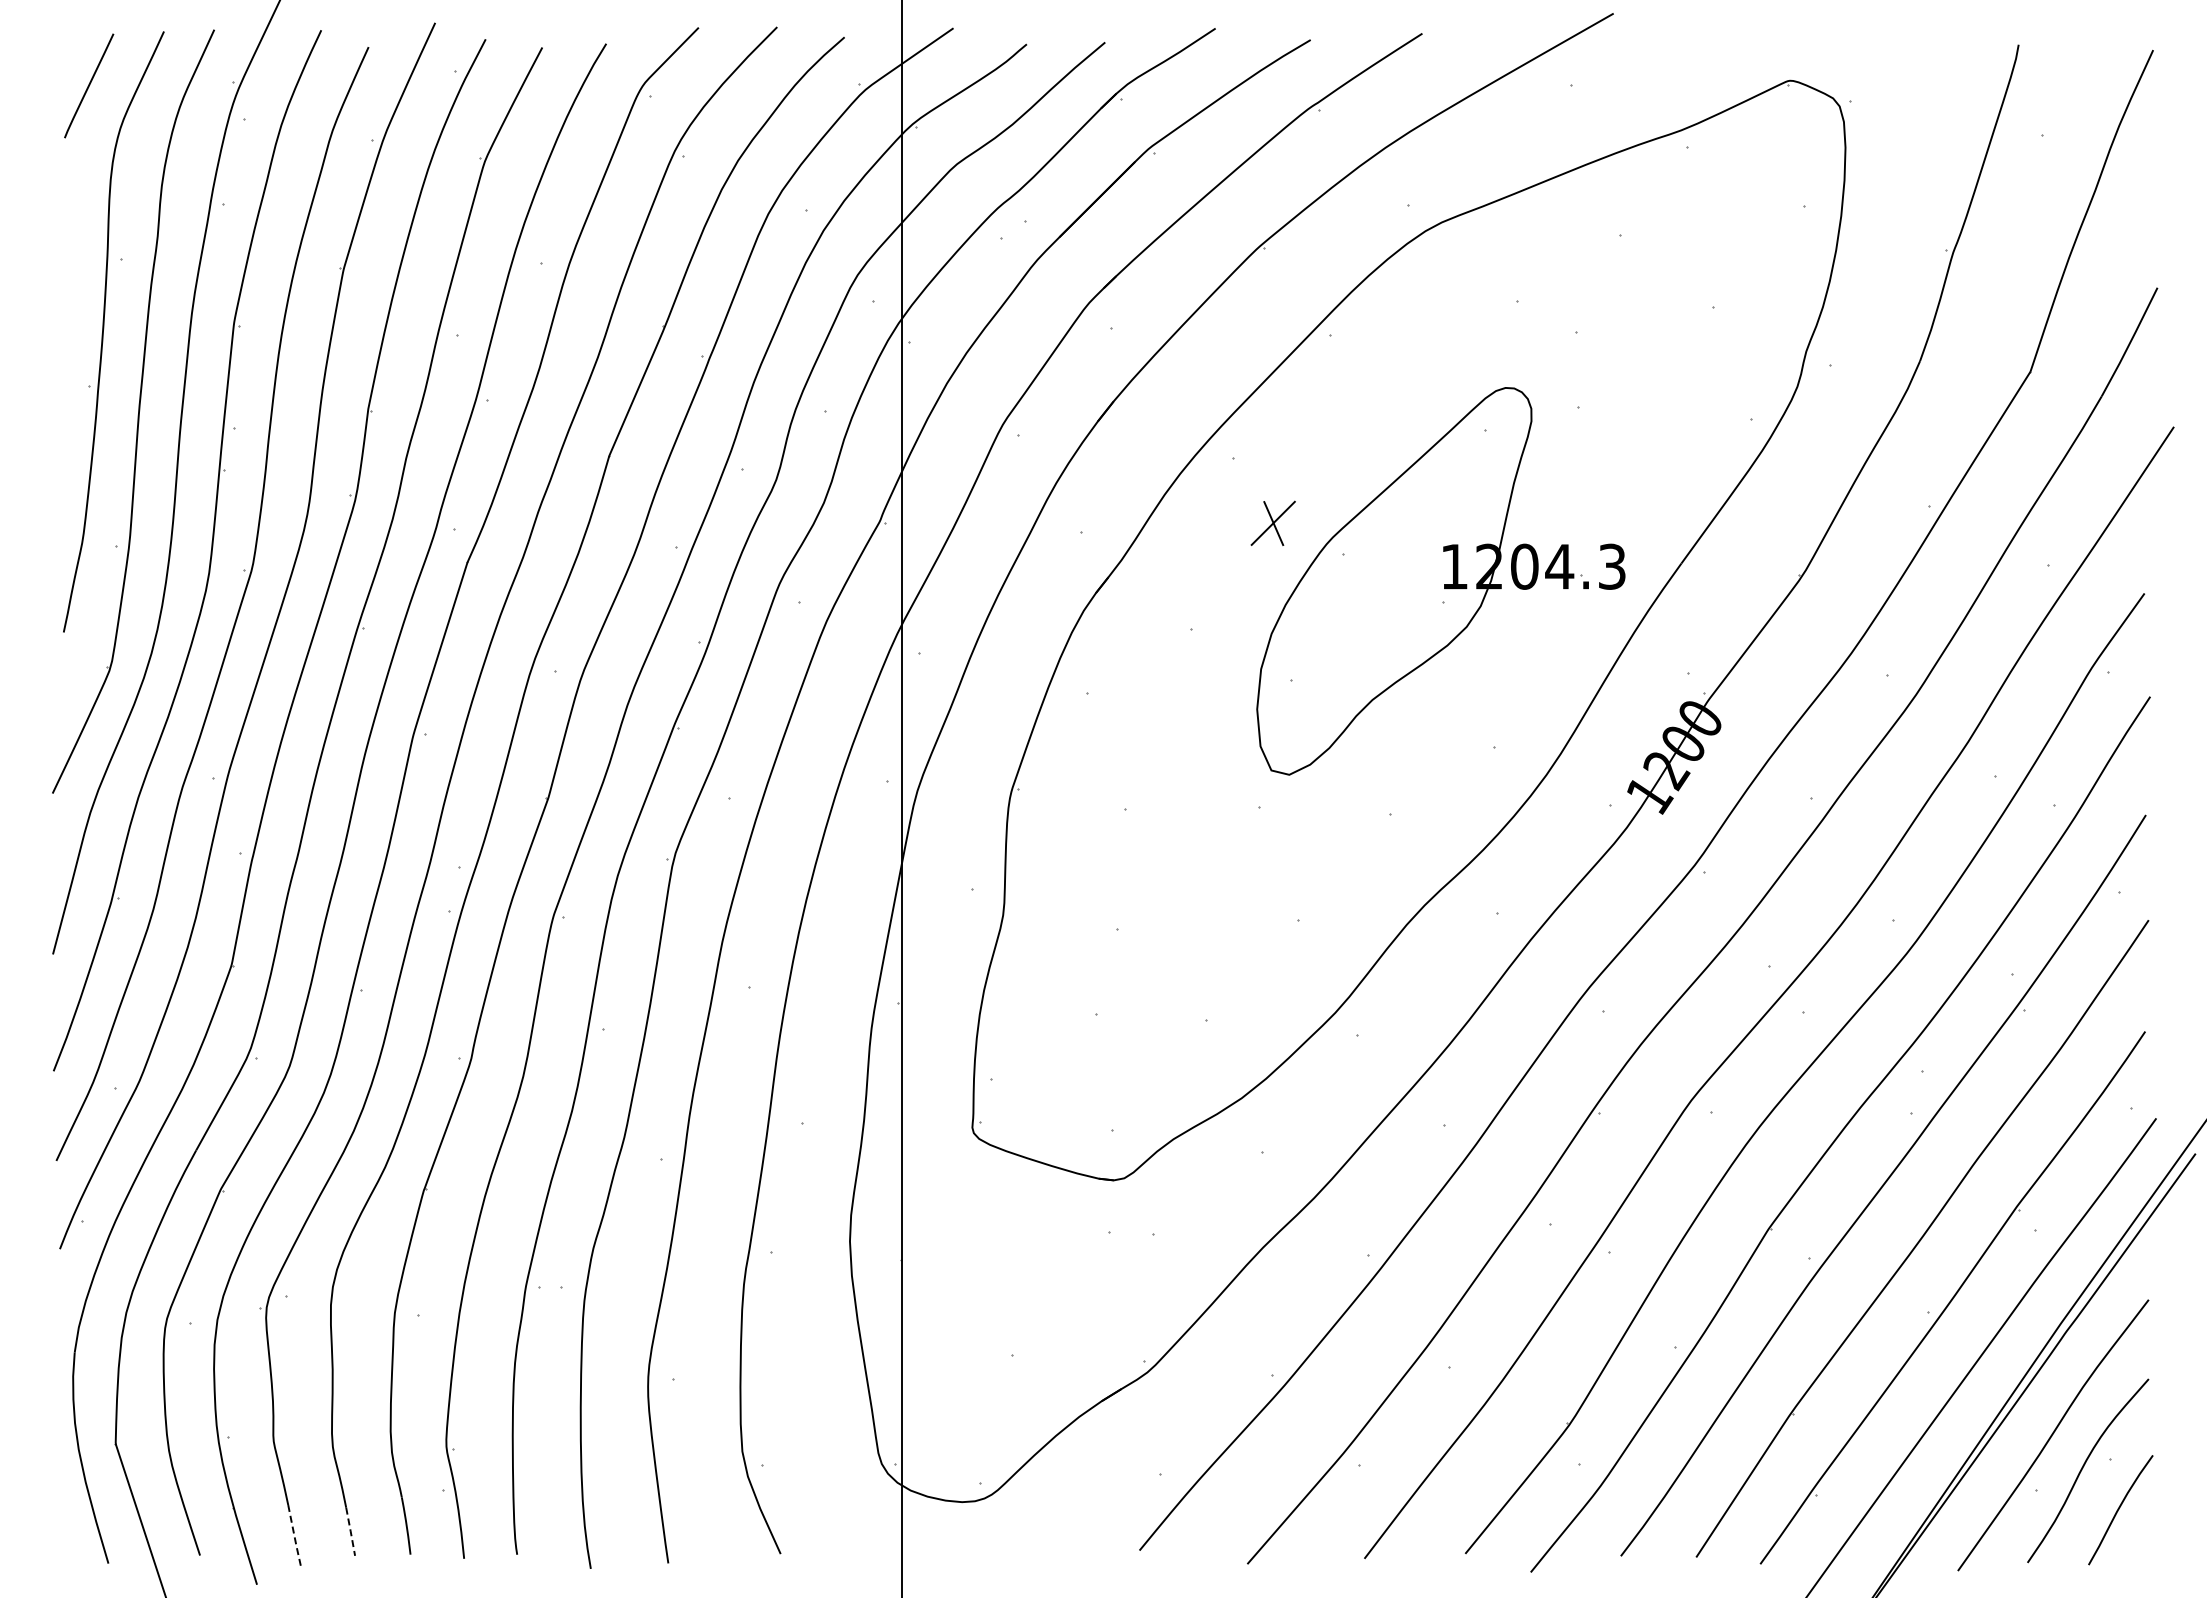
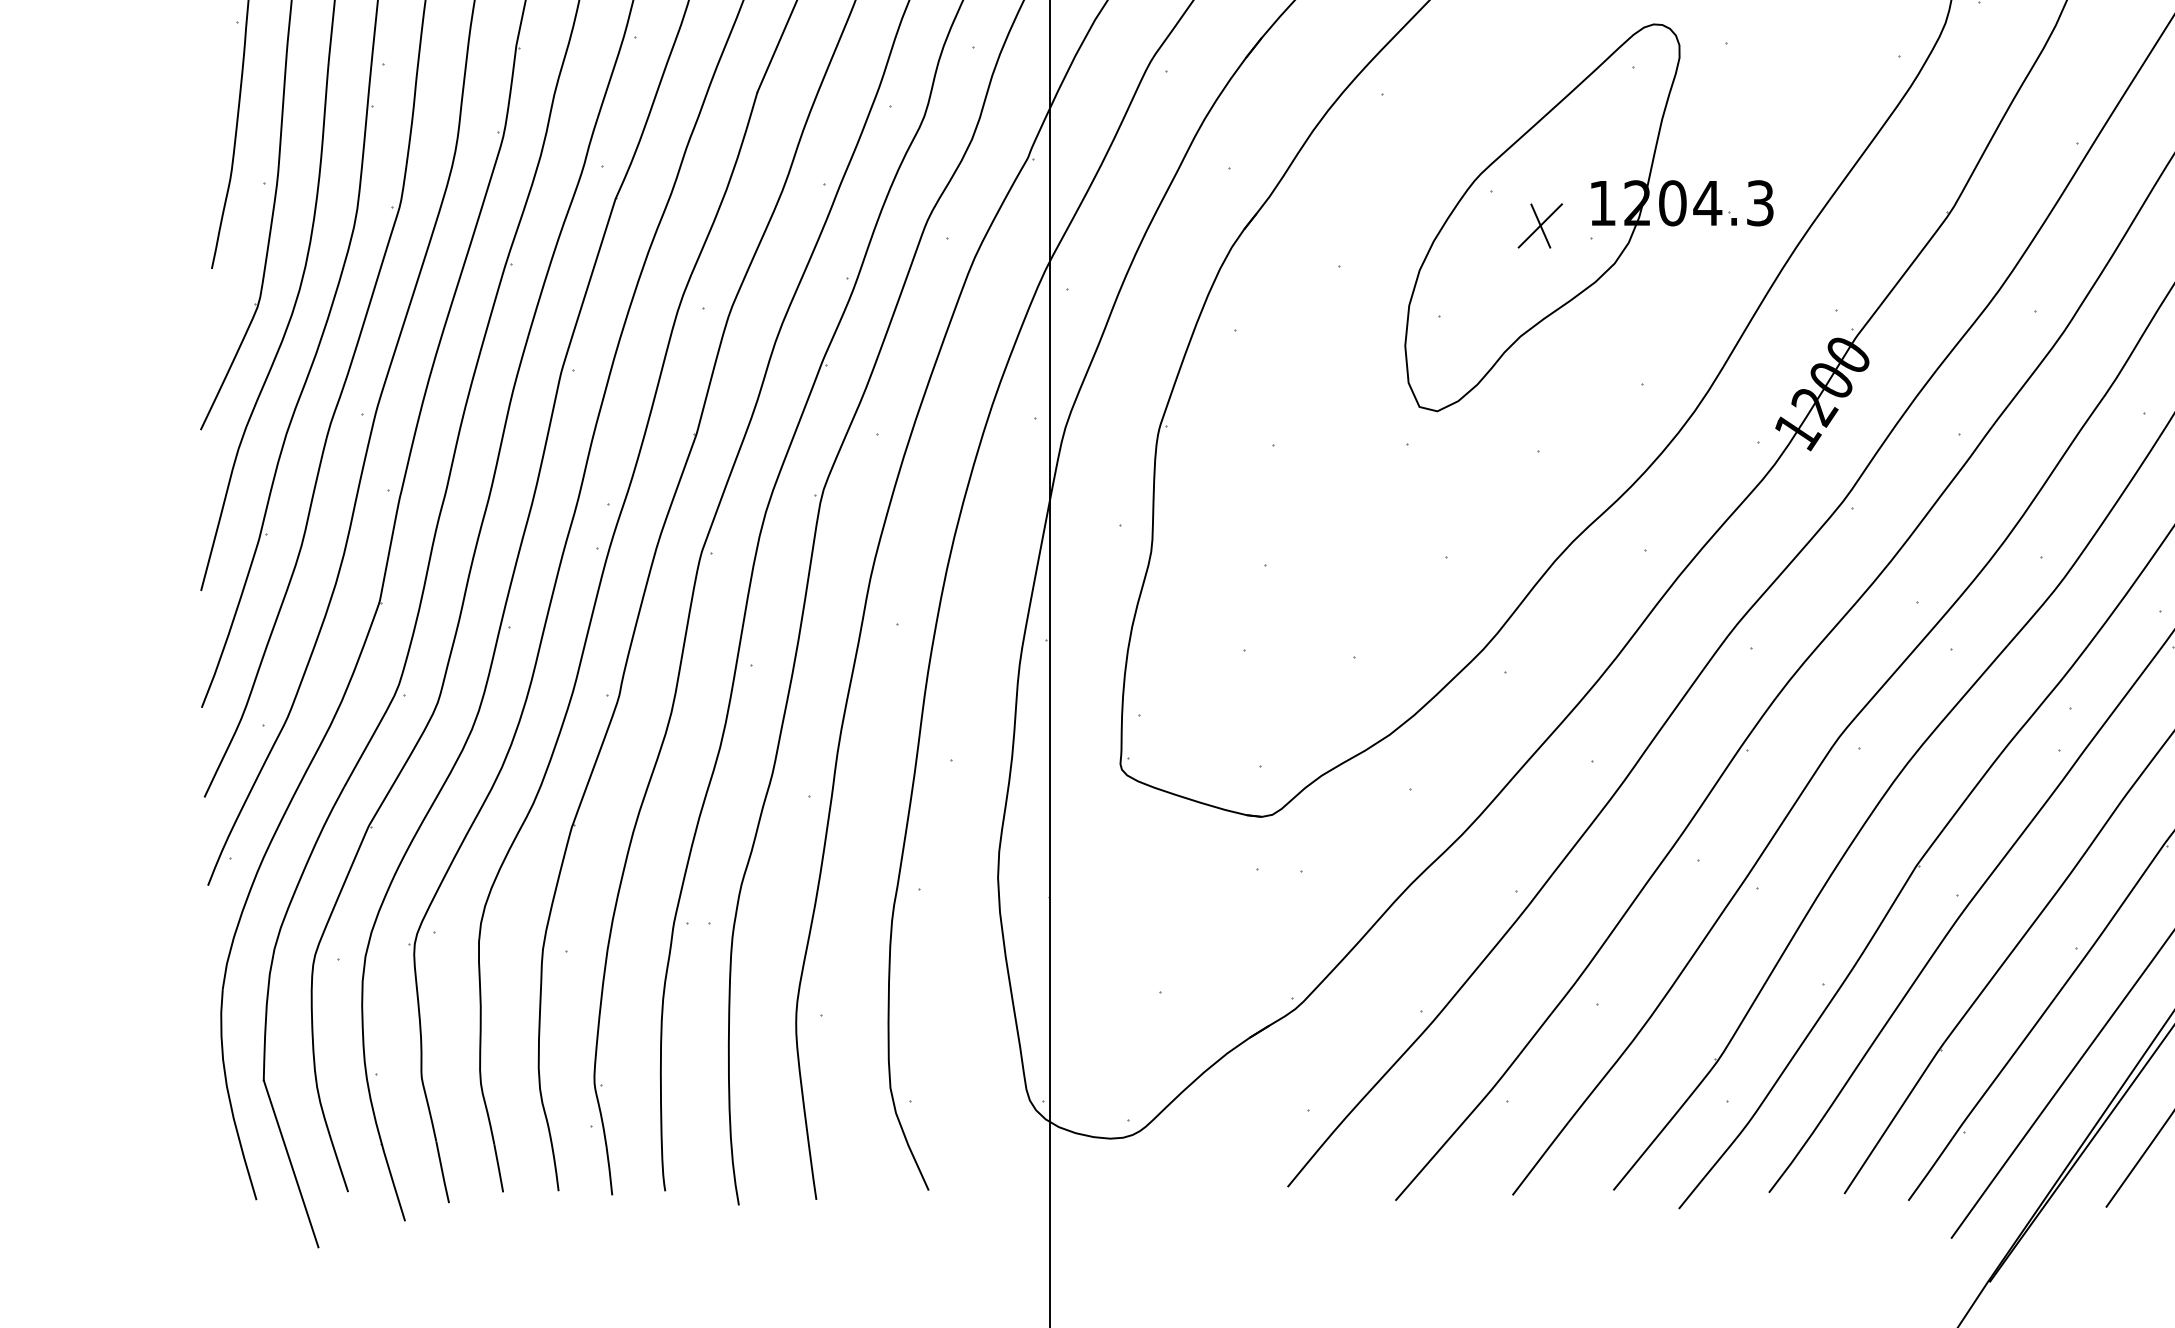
part: (1272, 522) -> (1539, 225), moved
line: (350, 1532) -> (498, 1169), dashed -> solid
line: (294, 1536) -> (442, 1173), dashed -> solid

